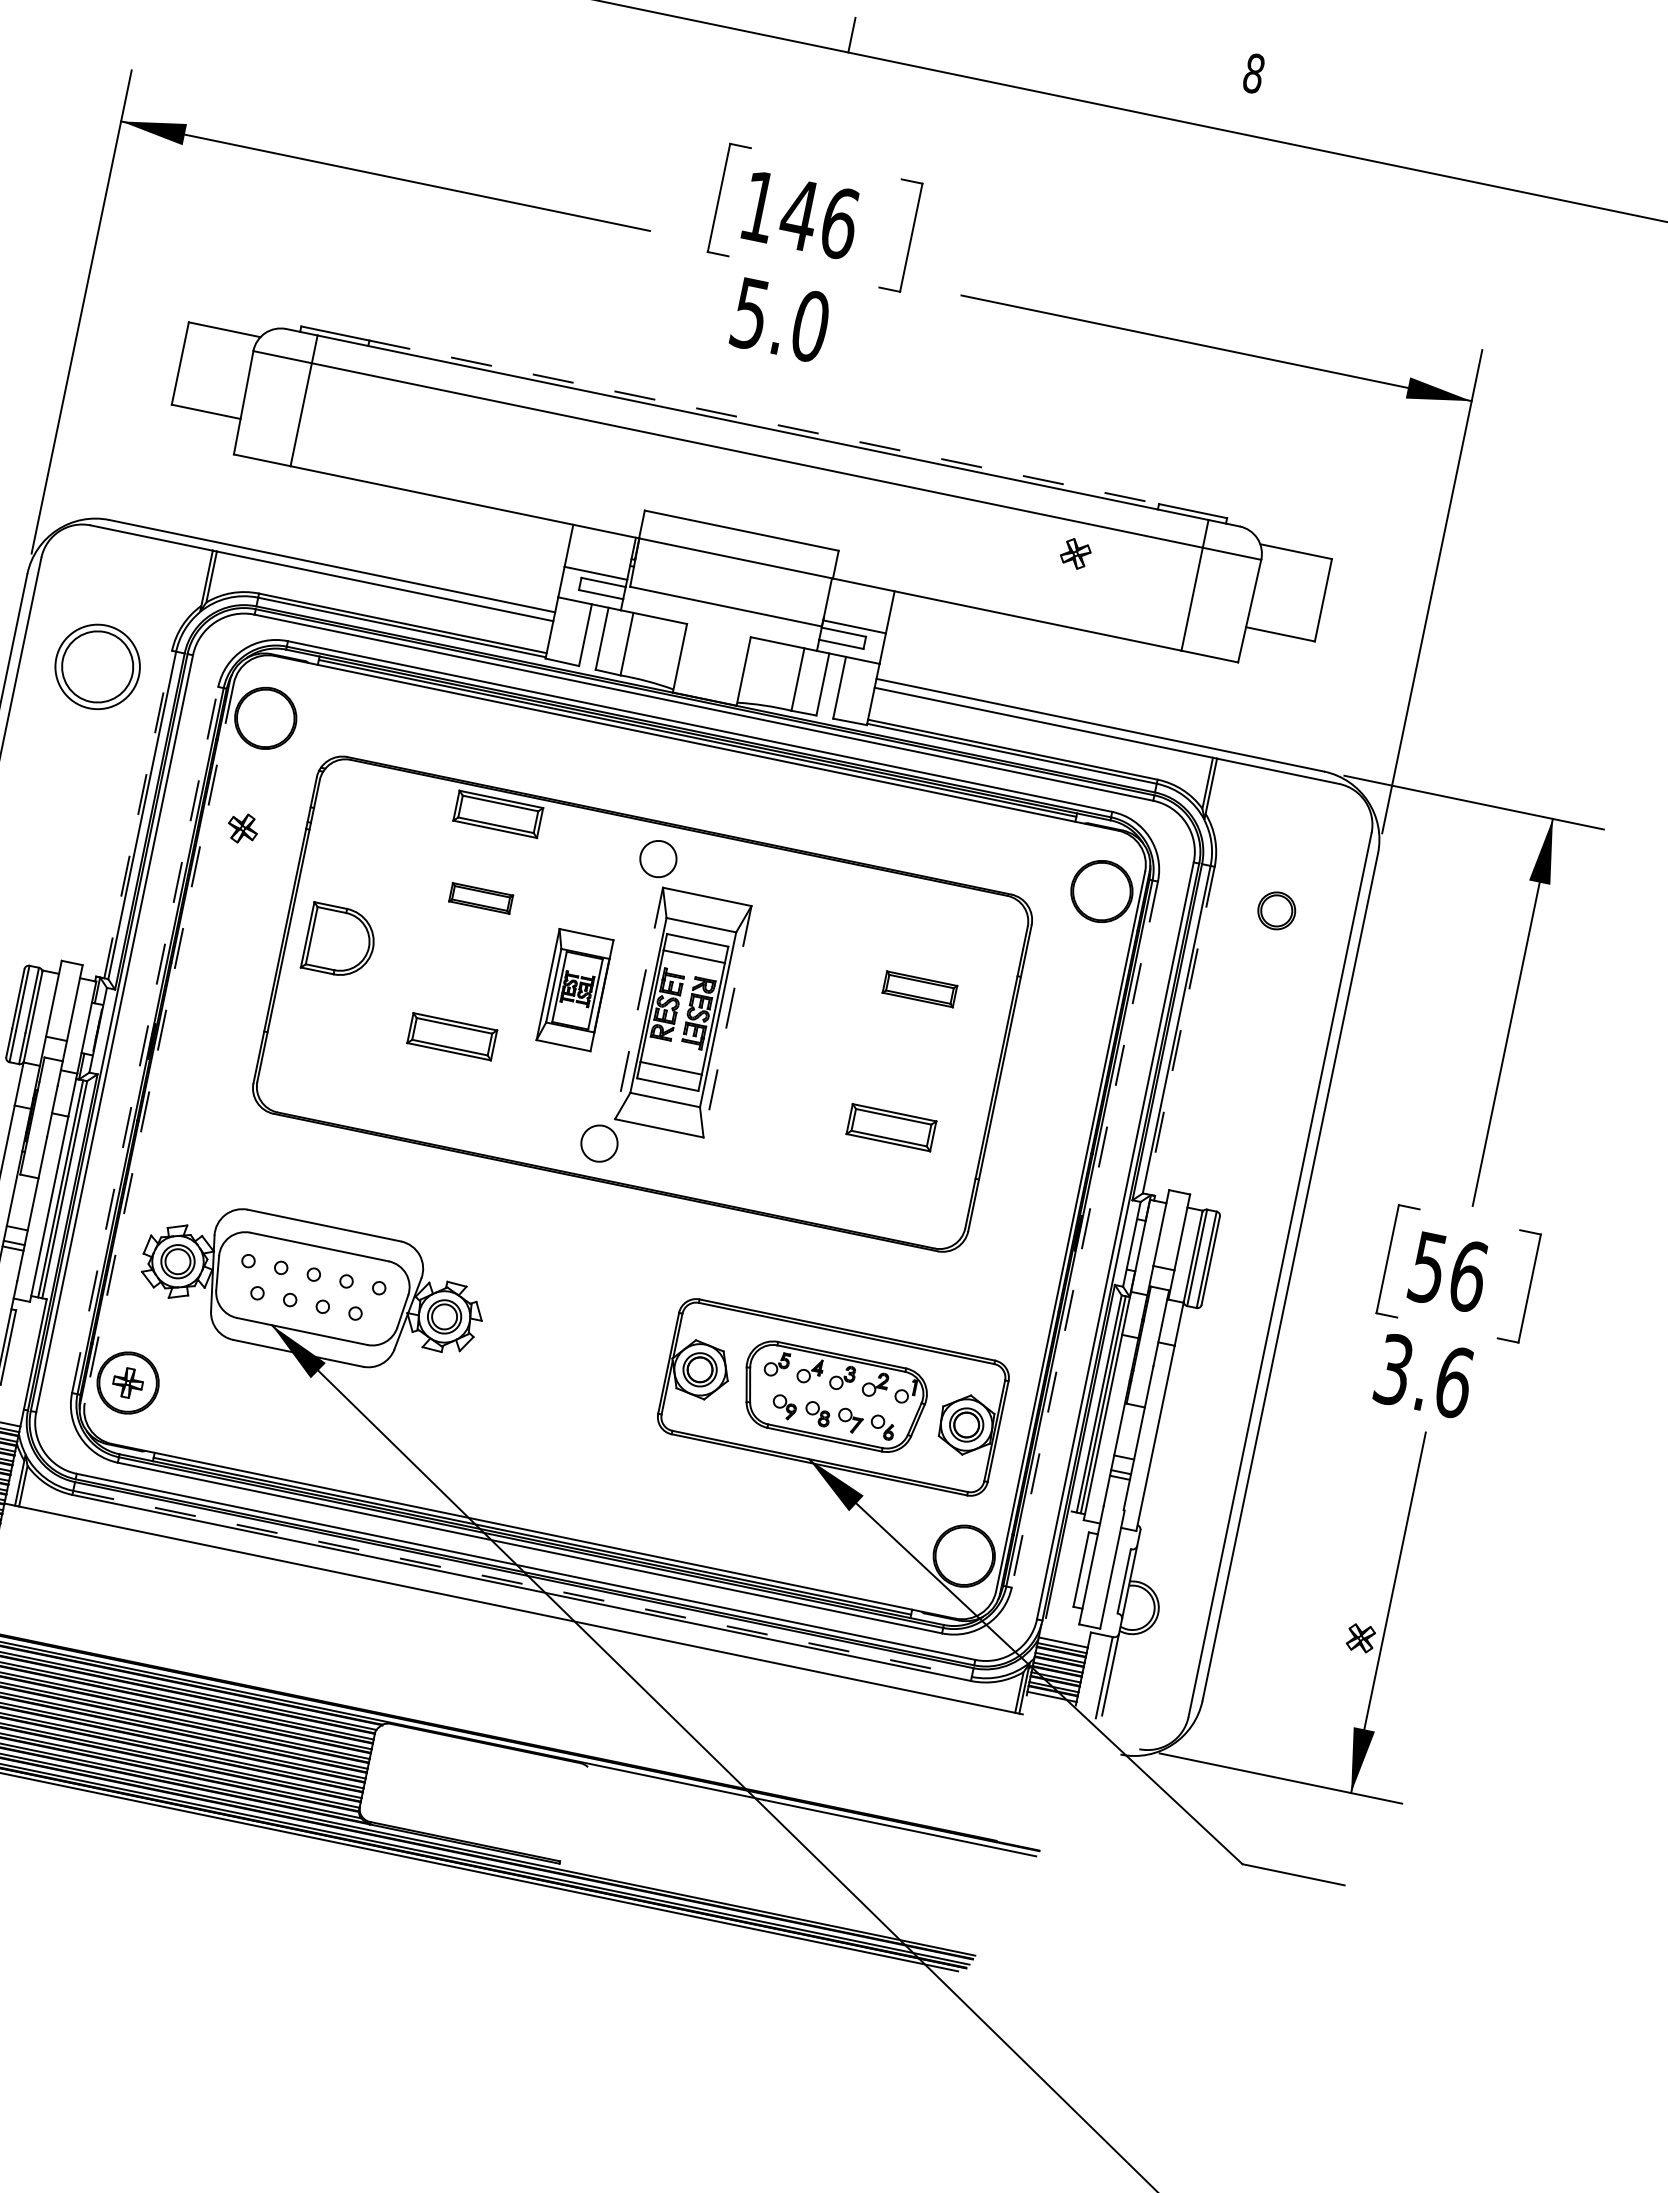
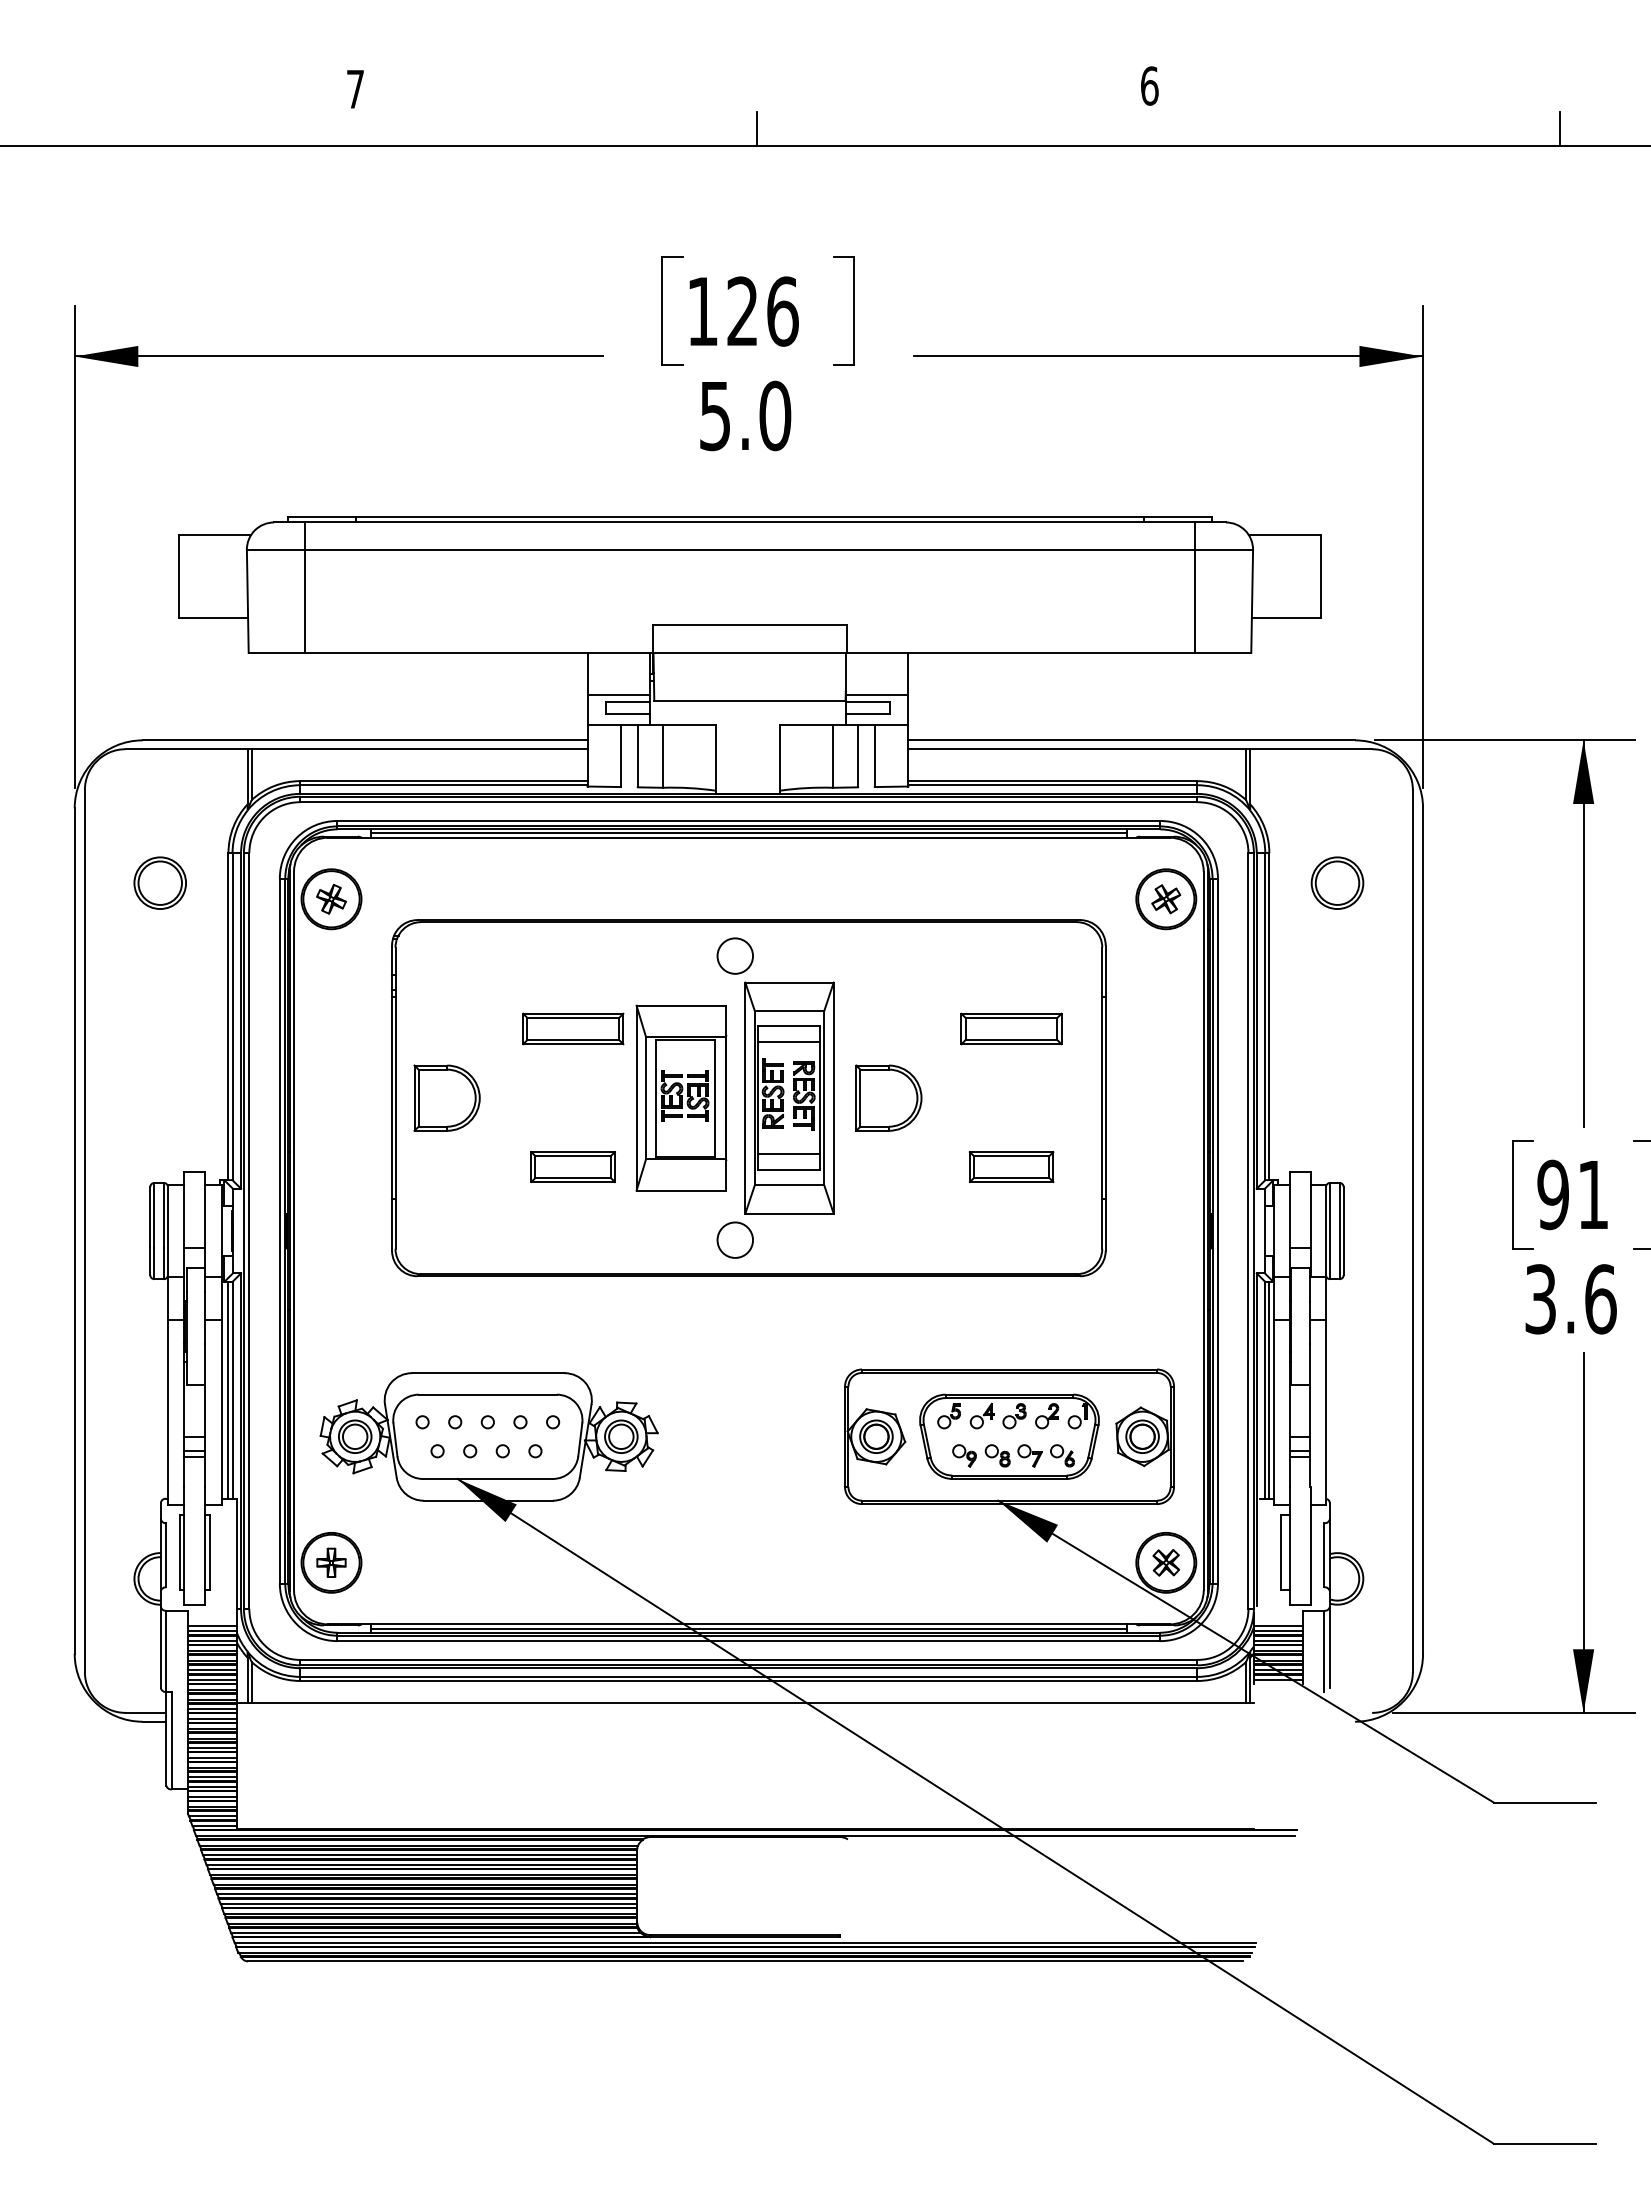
text: (1253, 72) -> (1149, 85), 8 -> 6
line: (1656, 201) -> (1560, 128), added
text: (799, 213) -> (742, 310), 146 -> 126
line: (764, 422) -> (750, 517), dashed -> solid
part: (1075, 554) -> (1166, 899), moved
part: (96, 665) -> (159, 882), size x0.62
line: (138, 814) -> (228, 1016), dashed -> solid
part: (497, 814) -> (572, 945), removed
part: (243, 827) -> (331, 898), moved
part: (481, 898) -> (573, 1028), size x1.67
part: (1276, 910) -> (1337, 882), size x1.43
part: (920, 988) -> (1011, 1028), size x1.43
part: (575, 989) -> (681, 1097), size x1.67
line: (639, 1003) -> (745, 1098), dashed -> solid
line: (727, 1022) -> (833, 1098), dashed -> solid
line: (1180, 1031) -> (1269, 1017), dashed -> solid
part: (782, 1032) -> (888, 1097), added
line: (144, 1039) -> (279, 1230), dashed -> solid
line: (159, 1043) -> (294, 1231), dashed -> solid
line: (1084, 1234) -> (1217, 1231), dashed -> solid
text: (1448, 1271) -> (1573, 1194), 56 -> 91
line: (522, 1583) -> (748, 1676), dashed -> solid
part: (1361, 1638) -> (1166, 1562), moved

